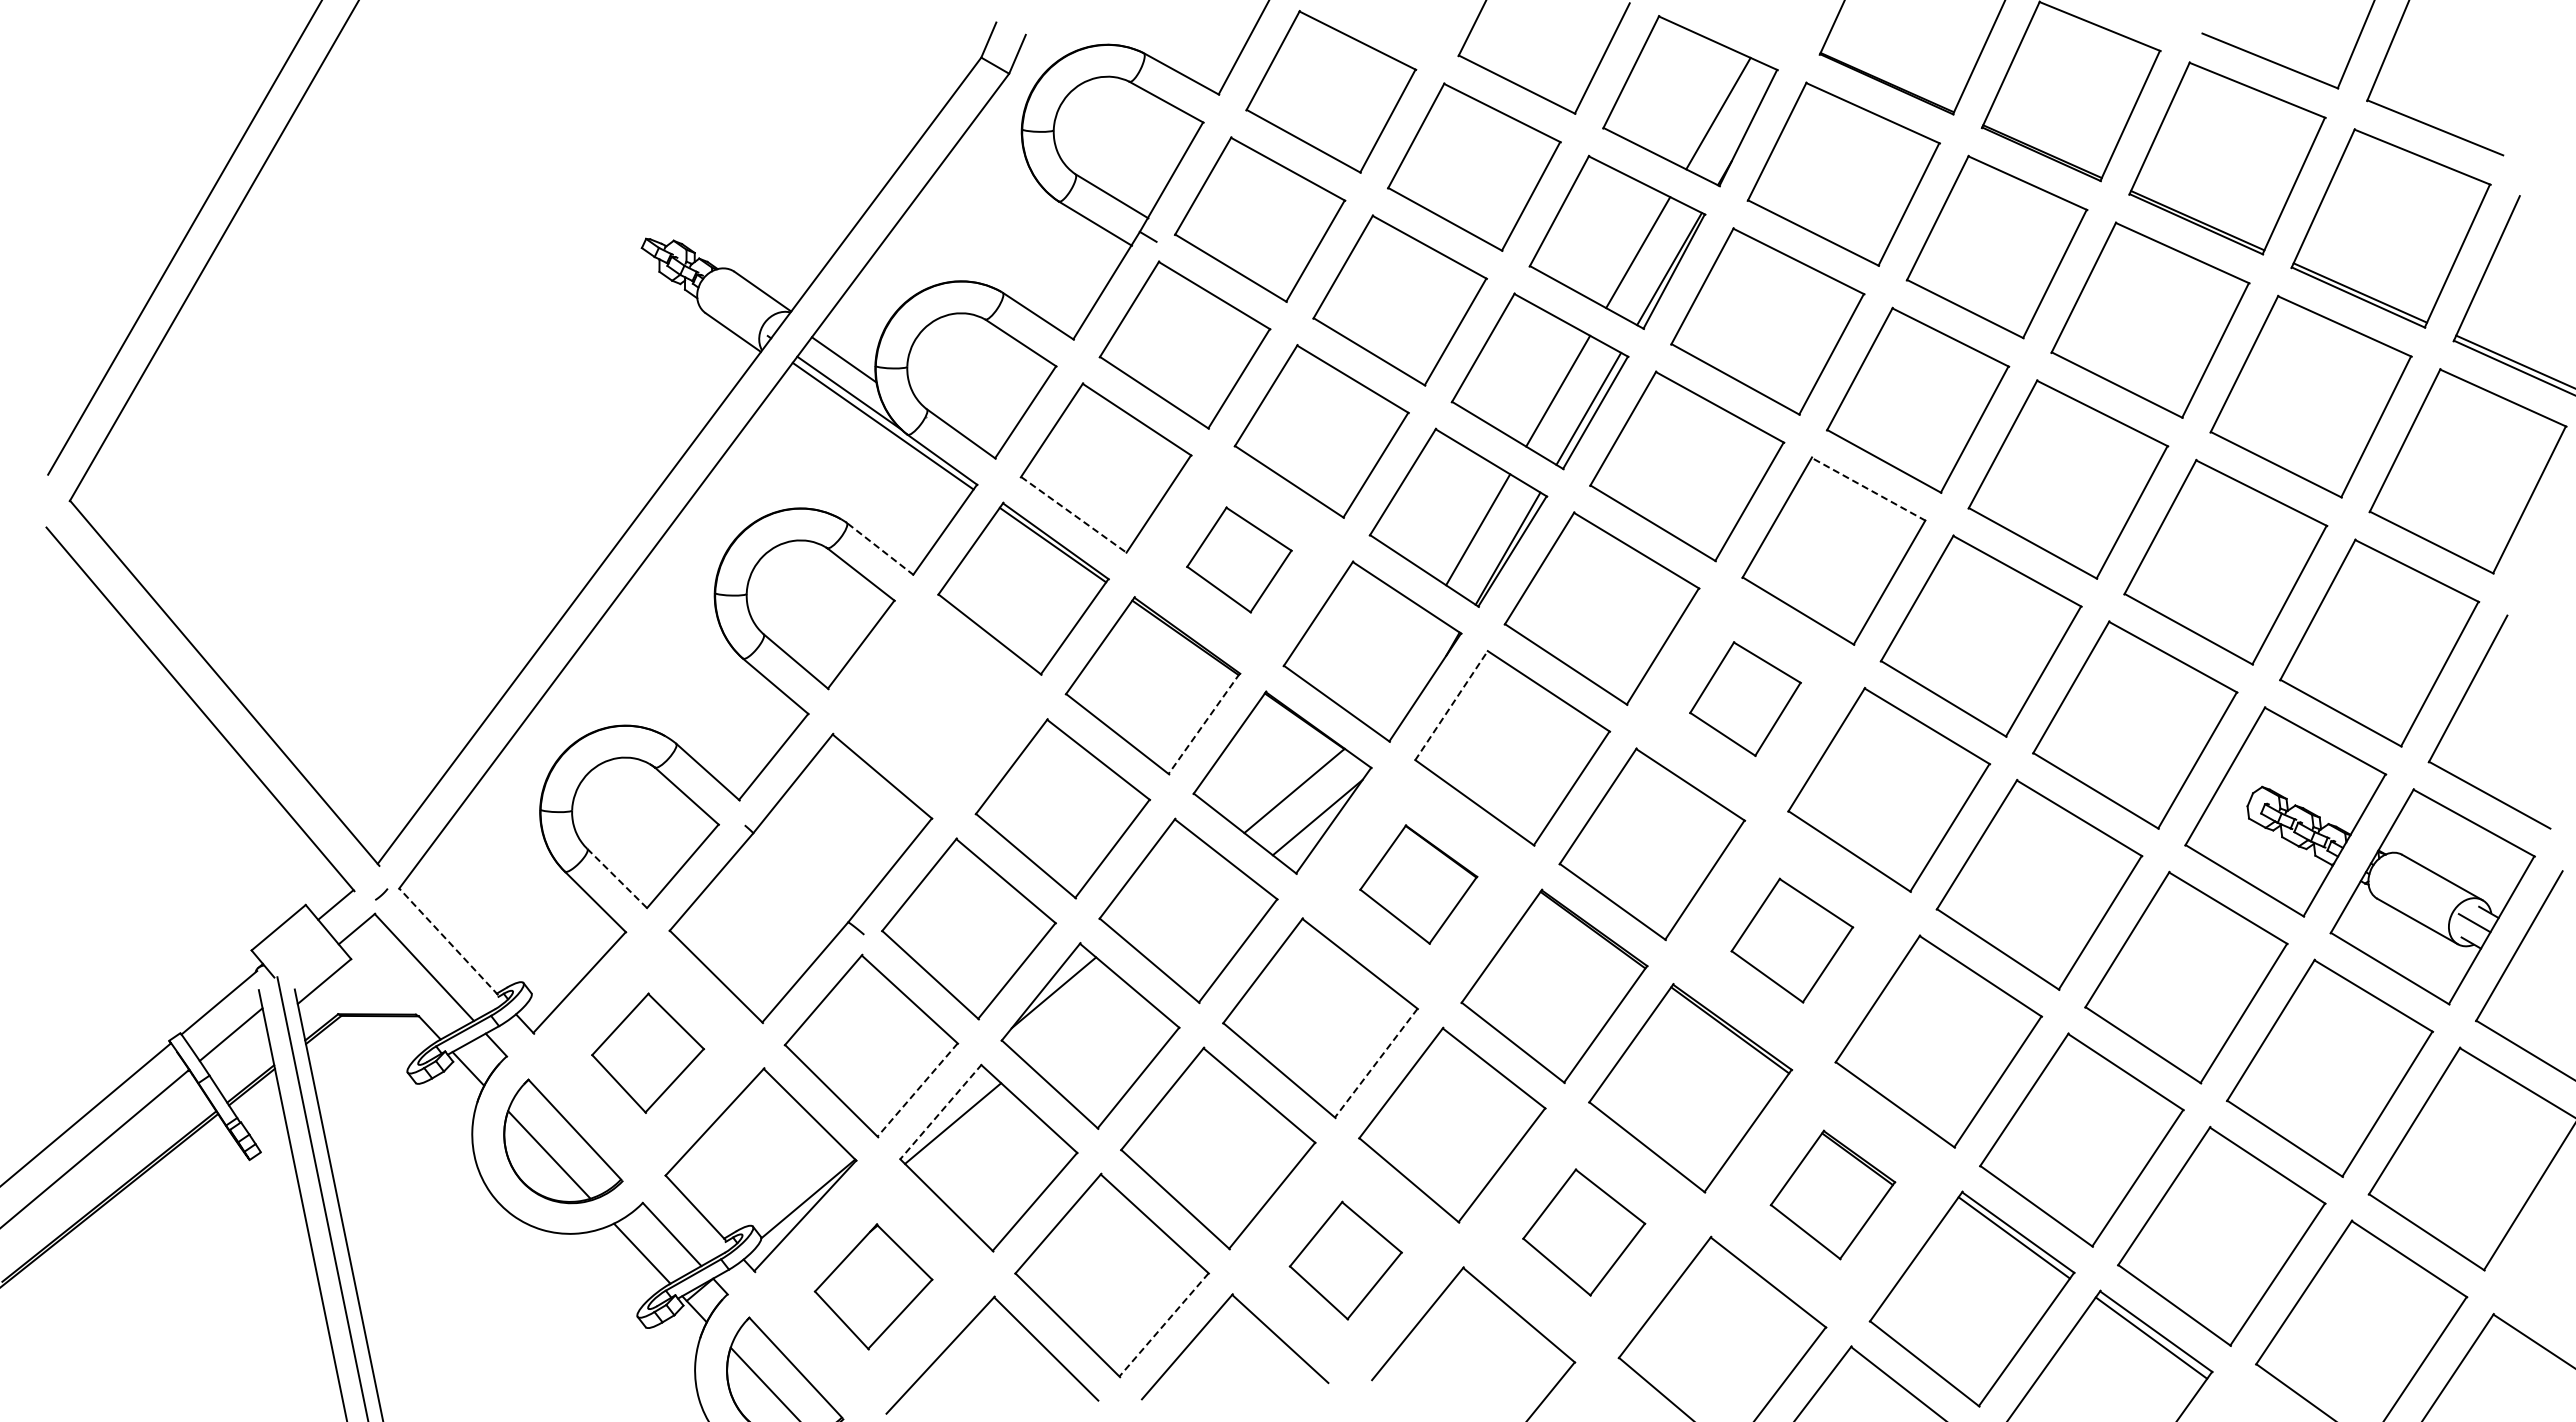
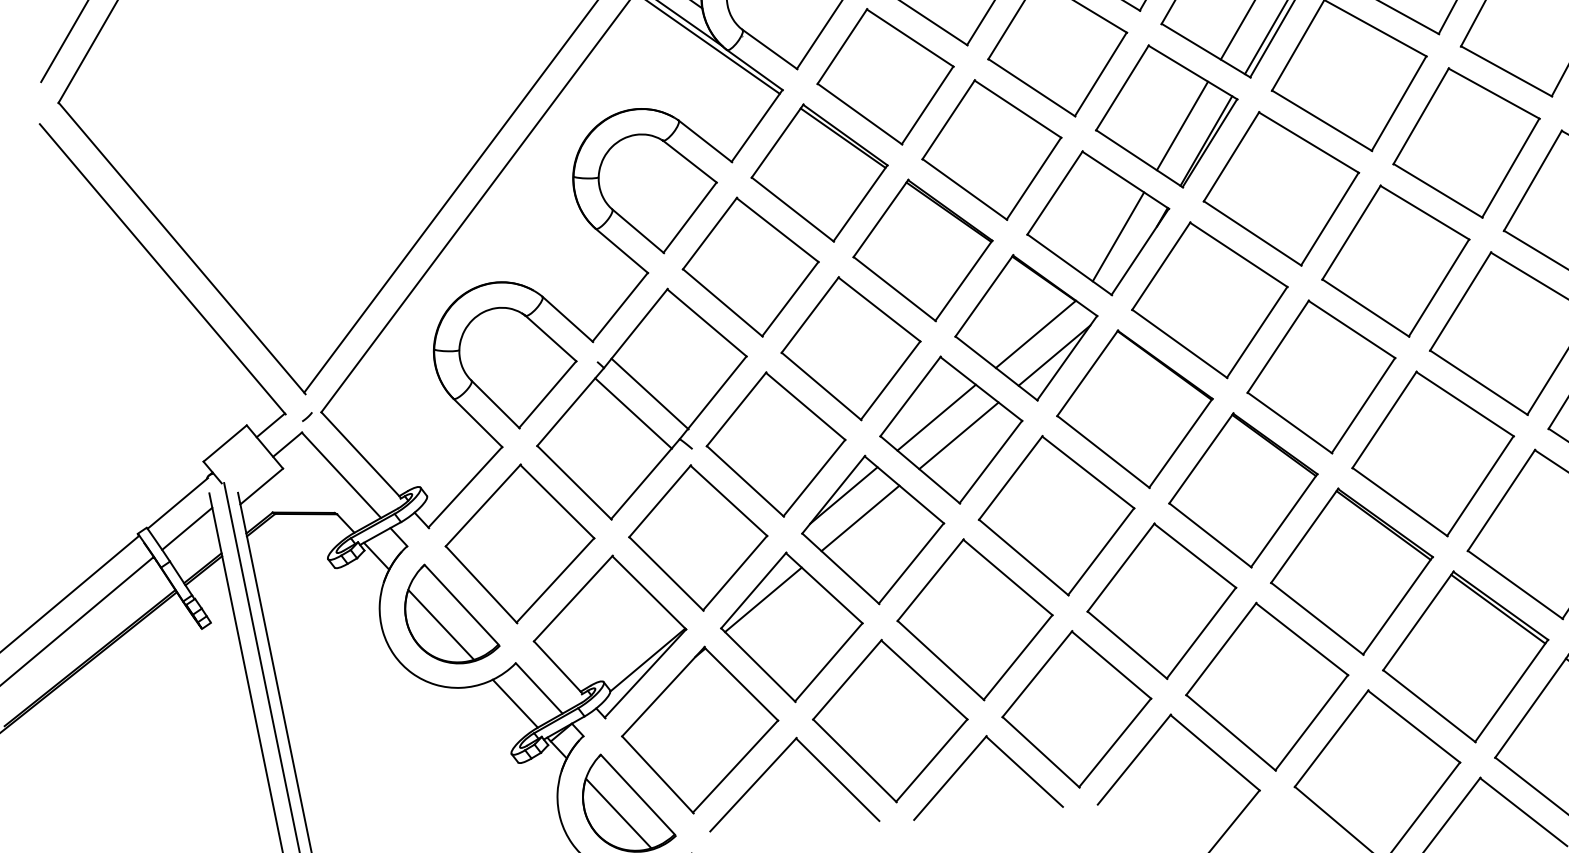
line: (1868, 489) -> (1494, 93), dashed -> solid
line: (1074, 515) -> (860, 114), dashed -> solid
line: (880, 548) -> (705, 140), dashed -> solid
part: (1239, 559) -> (992, 149), size x1.67
line: (1397, 668) -> (1118, 236), added
part: (1745, 698) -> (1395, 260), size x1.67
line: (1451, 705) -> (1161, 266), dashed -> solid
part: (937, 706) -> (750, 266), added
line: (1204, 723) -> (964, 280), dashed -> solid
line: (810, 865) -> (649, 393), added
line: (617, 878) -> (495, 404), dashed -> solid
part: (1418, 884) -> (1134, 409), size x1.67
line: (790, 890) -> (633, 413), added
line: (1170, 895) -> (936, 417), added
line: (1197, 917) -> (958, 435), added
part: (1792, 940) -> (1433, 453), size x1.67
line: (448, 941) -> (360, 454), dashed -> solid
line: (1074, 1021) -> (860, 518), added
part: (647, 1052) -> (519, 543), size x1.67
line: (1375, 1063) -> (1100, 551), dashed -> solid
line: (917, 1090) -> (735, 573), dashed -> solid
line: (941, 1111) -> (754, 590), dashed -> solid
part: (1832, 1194) -> (1465, 656), size x1.67
part: (1583, 1232) -> (1266, 686), size x1.67
part: (1345, 1260) -> (1076, 709), size x1.67
part: (873, 1286) -> (699, 729), size x1.67
line: (1163, 1325) -> (931, 761), dashed -> solid

